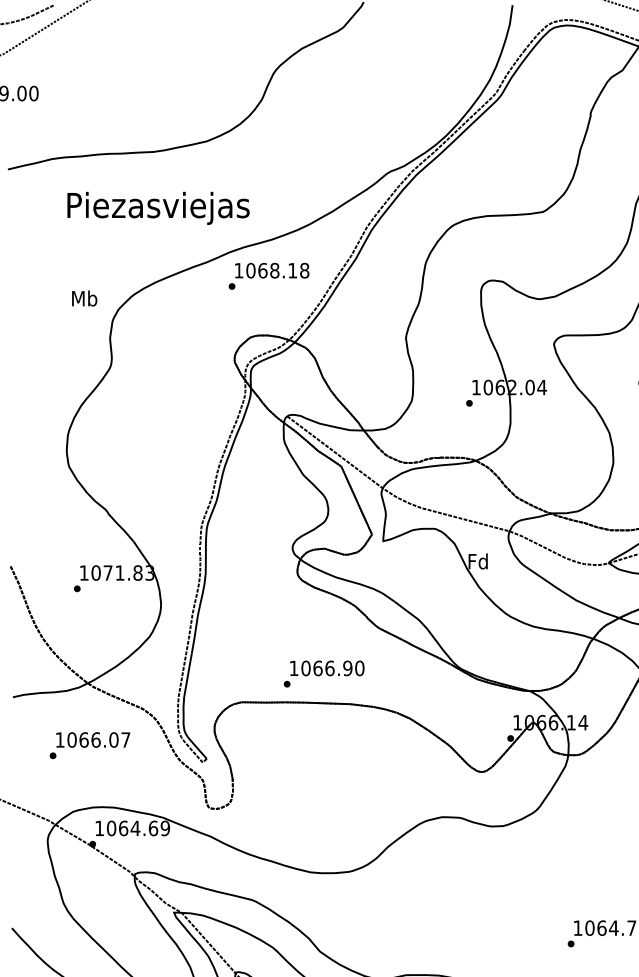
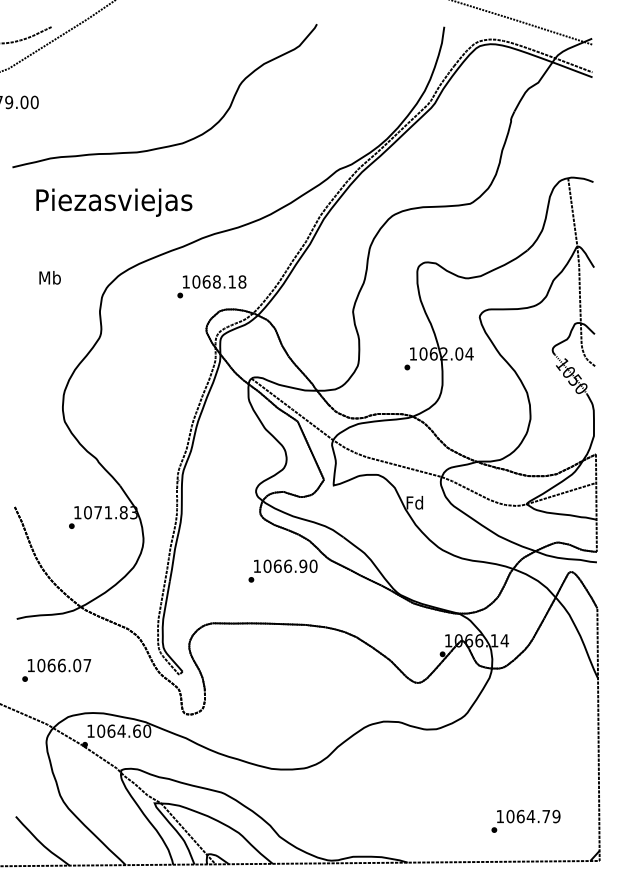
text: (158, 208) -> (114, 202), moved
text: (268, 275) -> (211, 286), moved
text: (83, 298) -> (49, 277), moved
text: (323, 673) -> (282, 570), moved
text: (89, 744) -> (56, 669), moved
text: (164, 828) -> (146, 731), 1064.69 -> 1064.60

